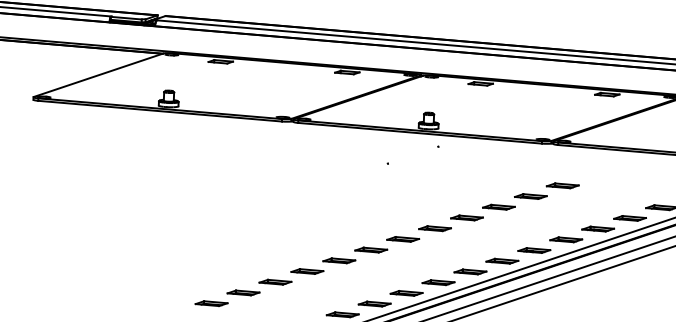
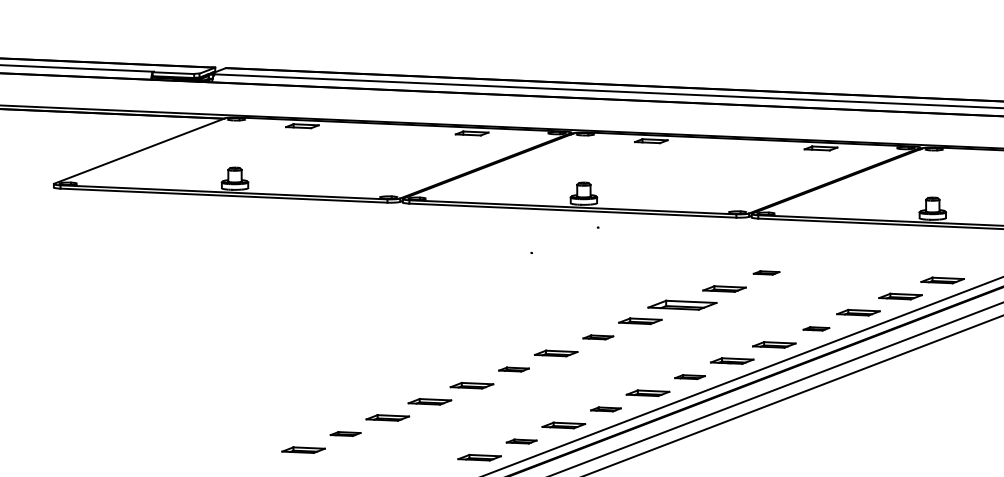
part: (562, 185) -> (766, 272), size x0.6
part: (498, 206) -> (682, 304), size x1.6
part: (435, 228) -> (598, 337), size x0.7
part: (598, 228) -> (816, 328), size x0.6
part: (370, 250) -> (513, 369), size x0.7
part: (501, 260) -> (689, 376), size x0.7
part: (438, 282) -> (605, 409), size x0.7
part: (243, 292) -> (345, 433), size x0.7
part: (374, 304) -> (521, 441), size x0.7

